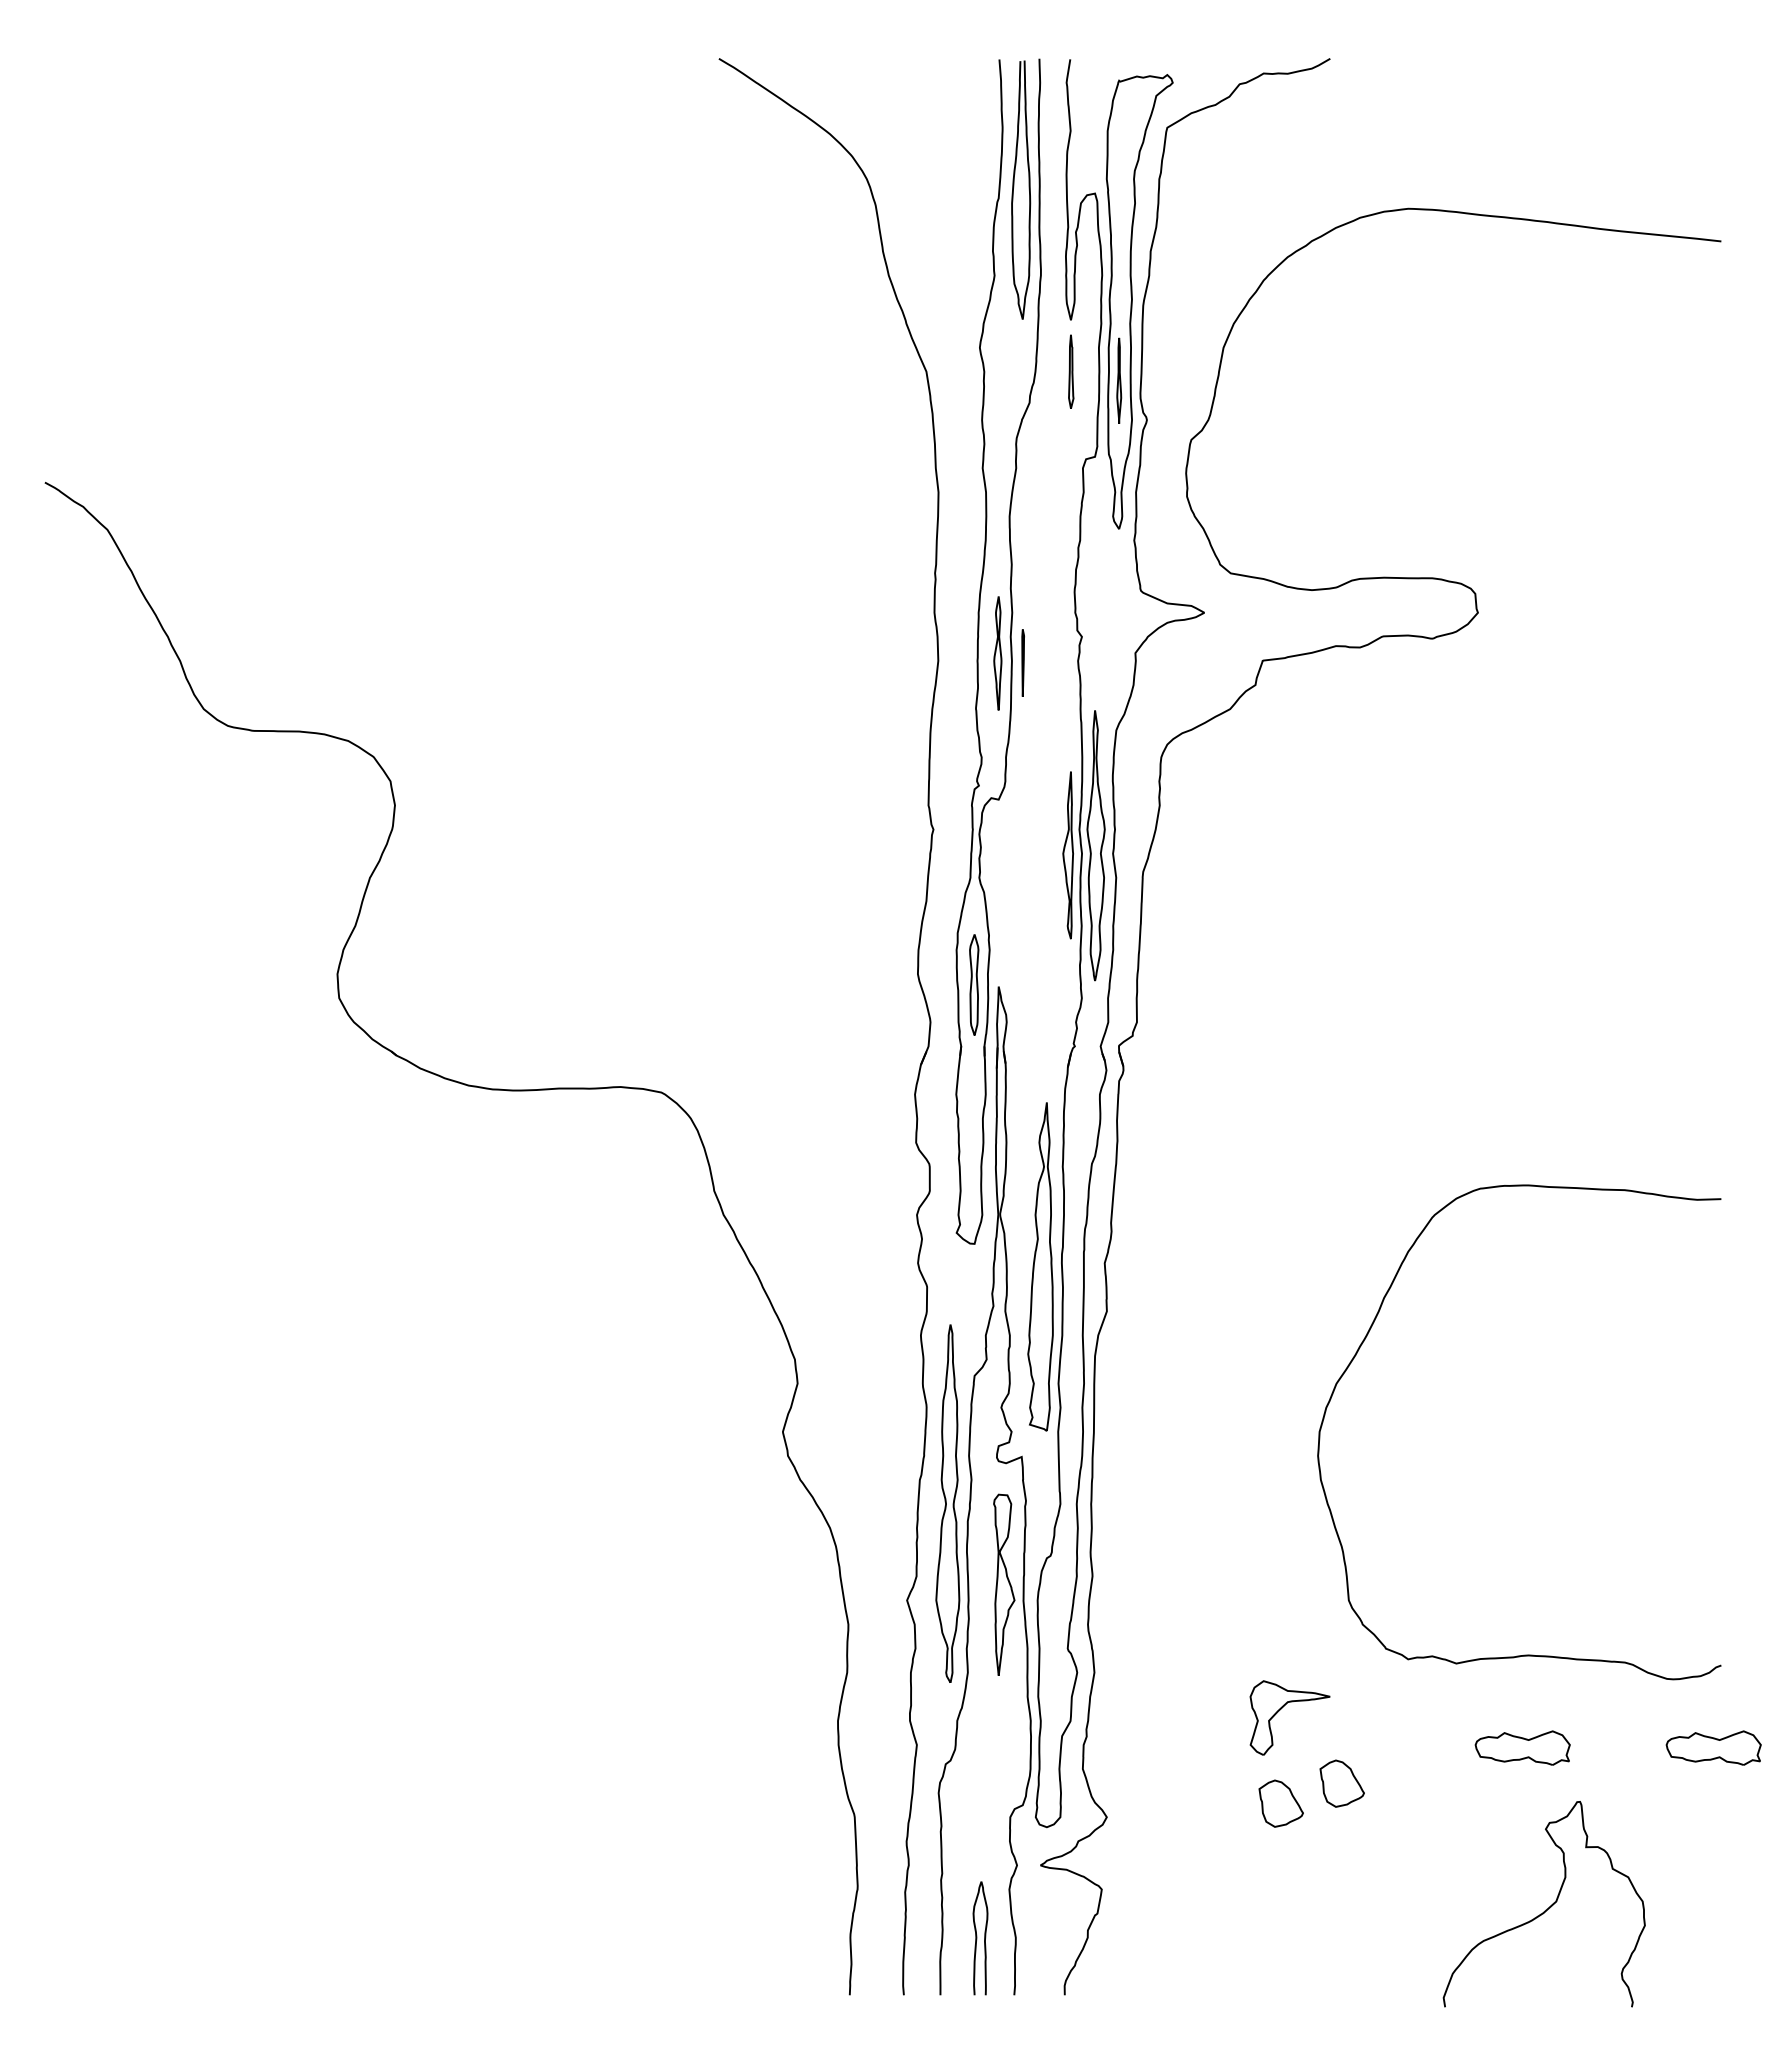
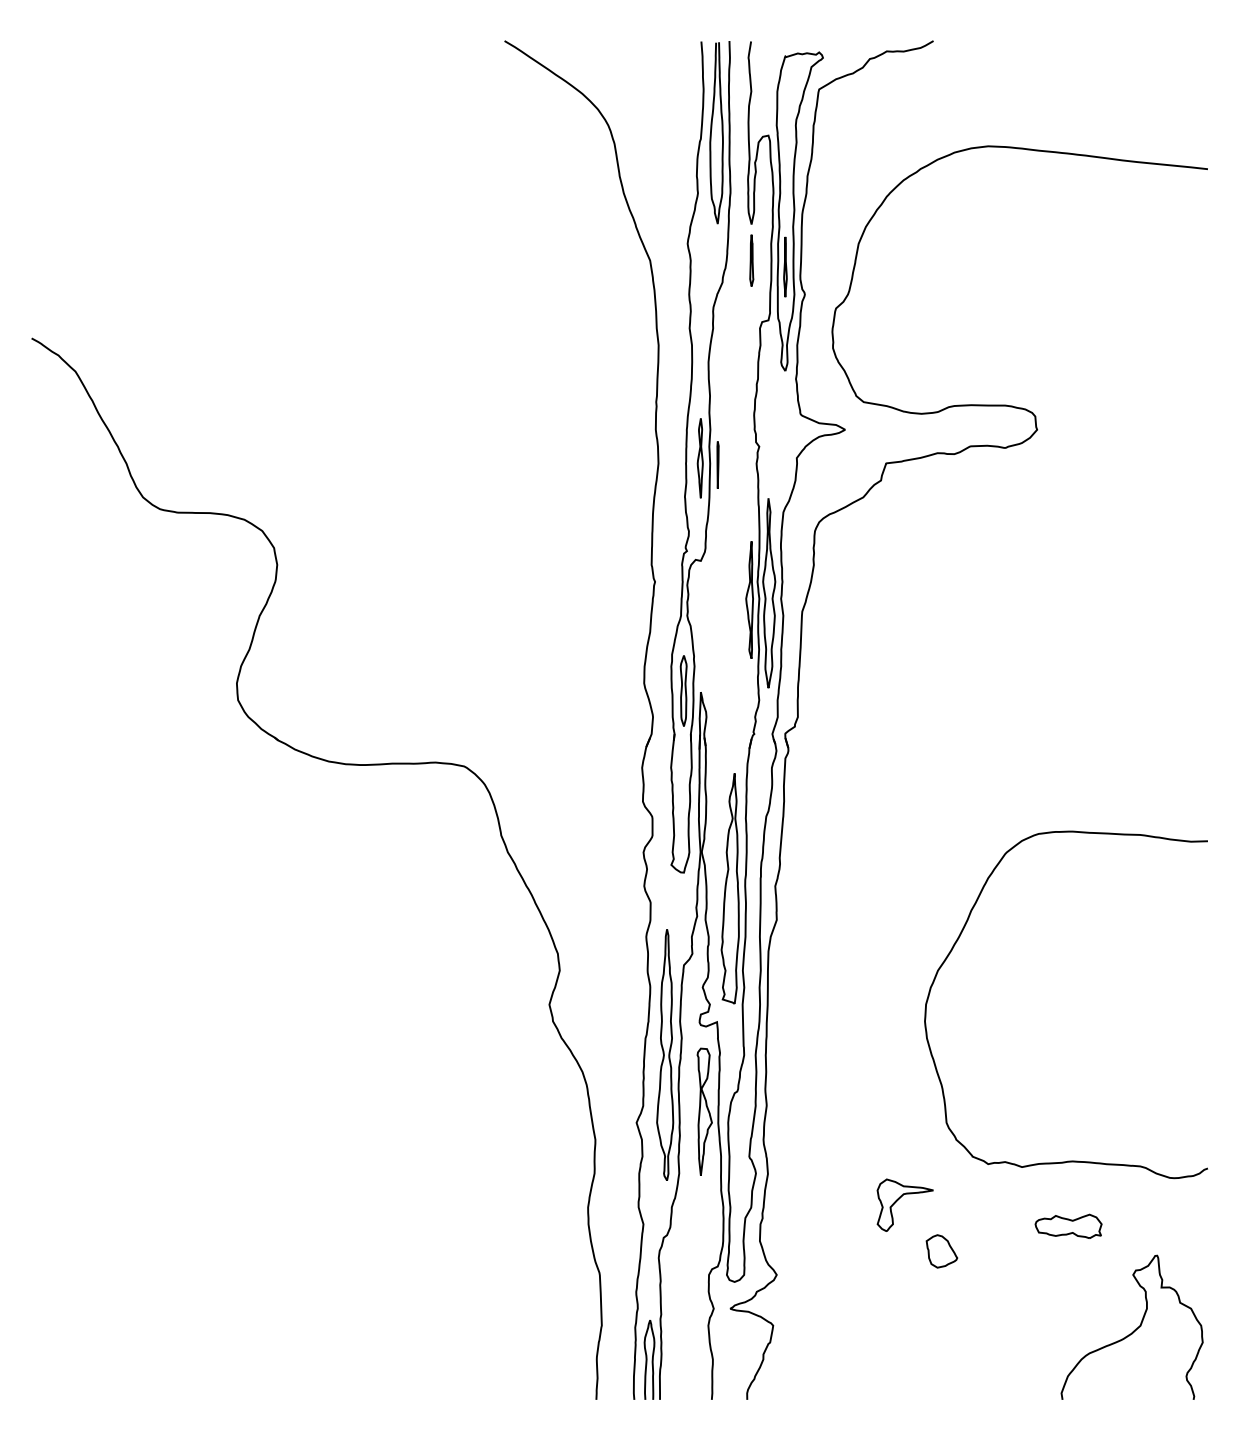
part: (1713, 1747) -> (1202, 1226), removed
part: (1280, 1803) -> (898, 1265), removed
curve: (1545, 1909) -> (1132, 1331), moved
curve: (977, 1938) -> (647, 1360), moved

